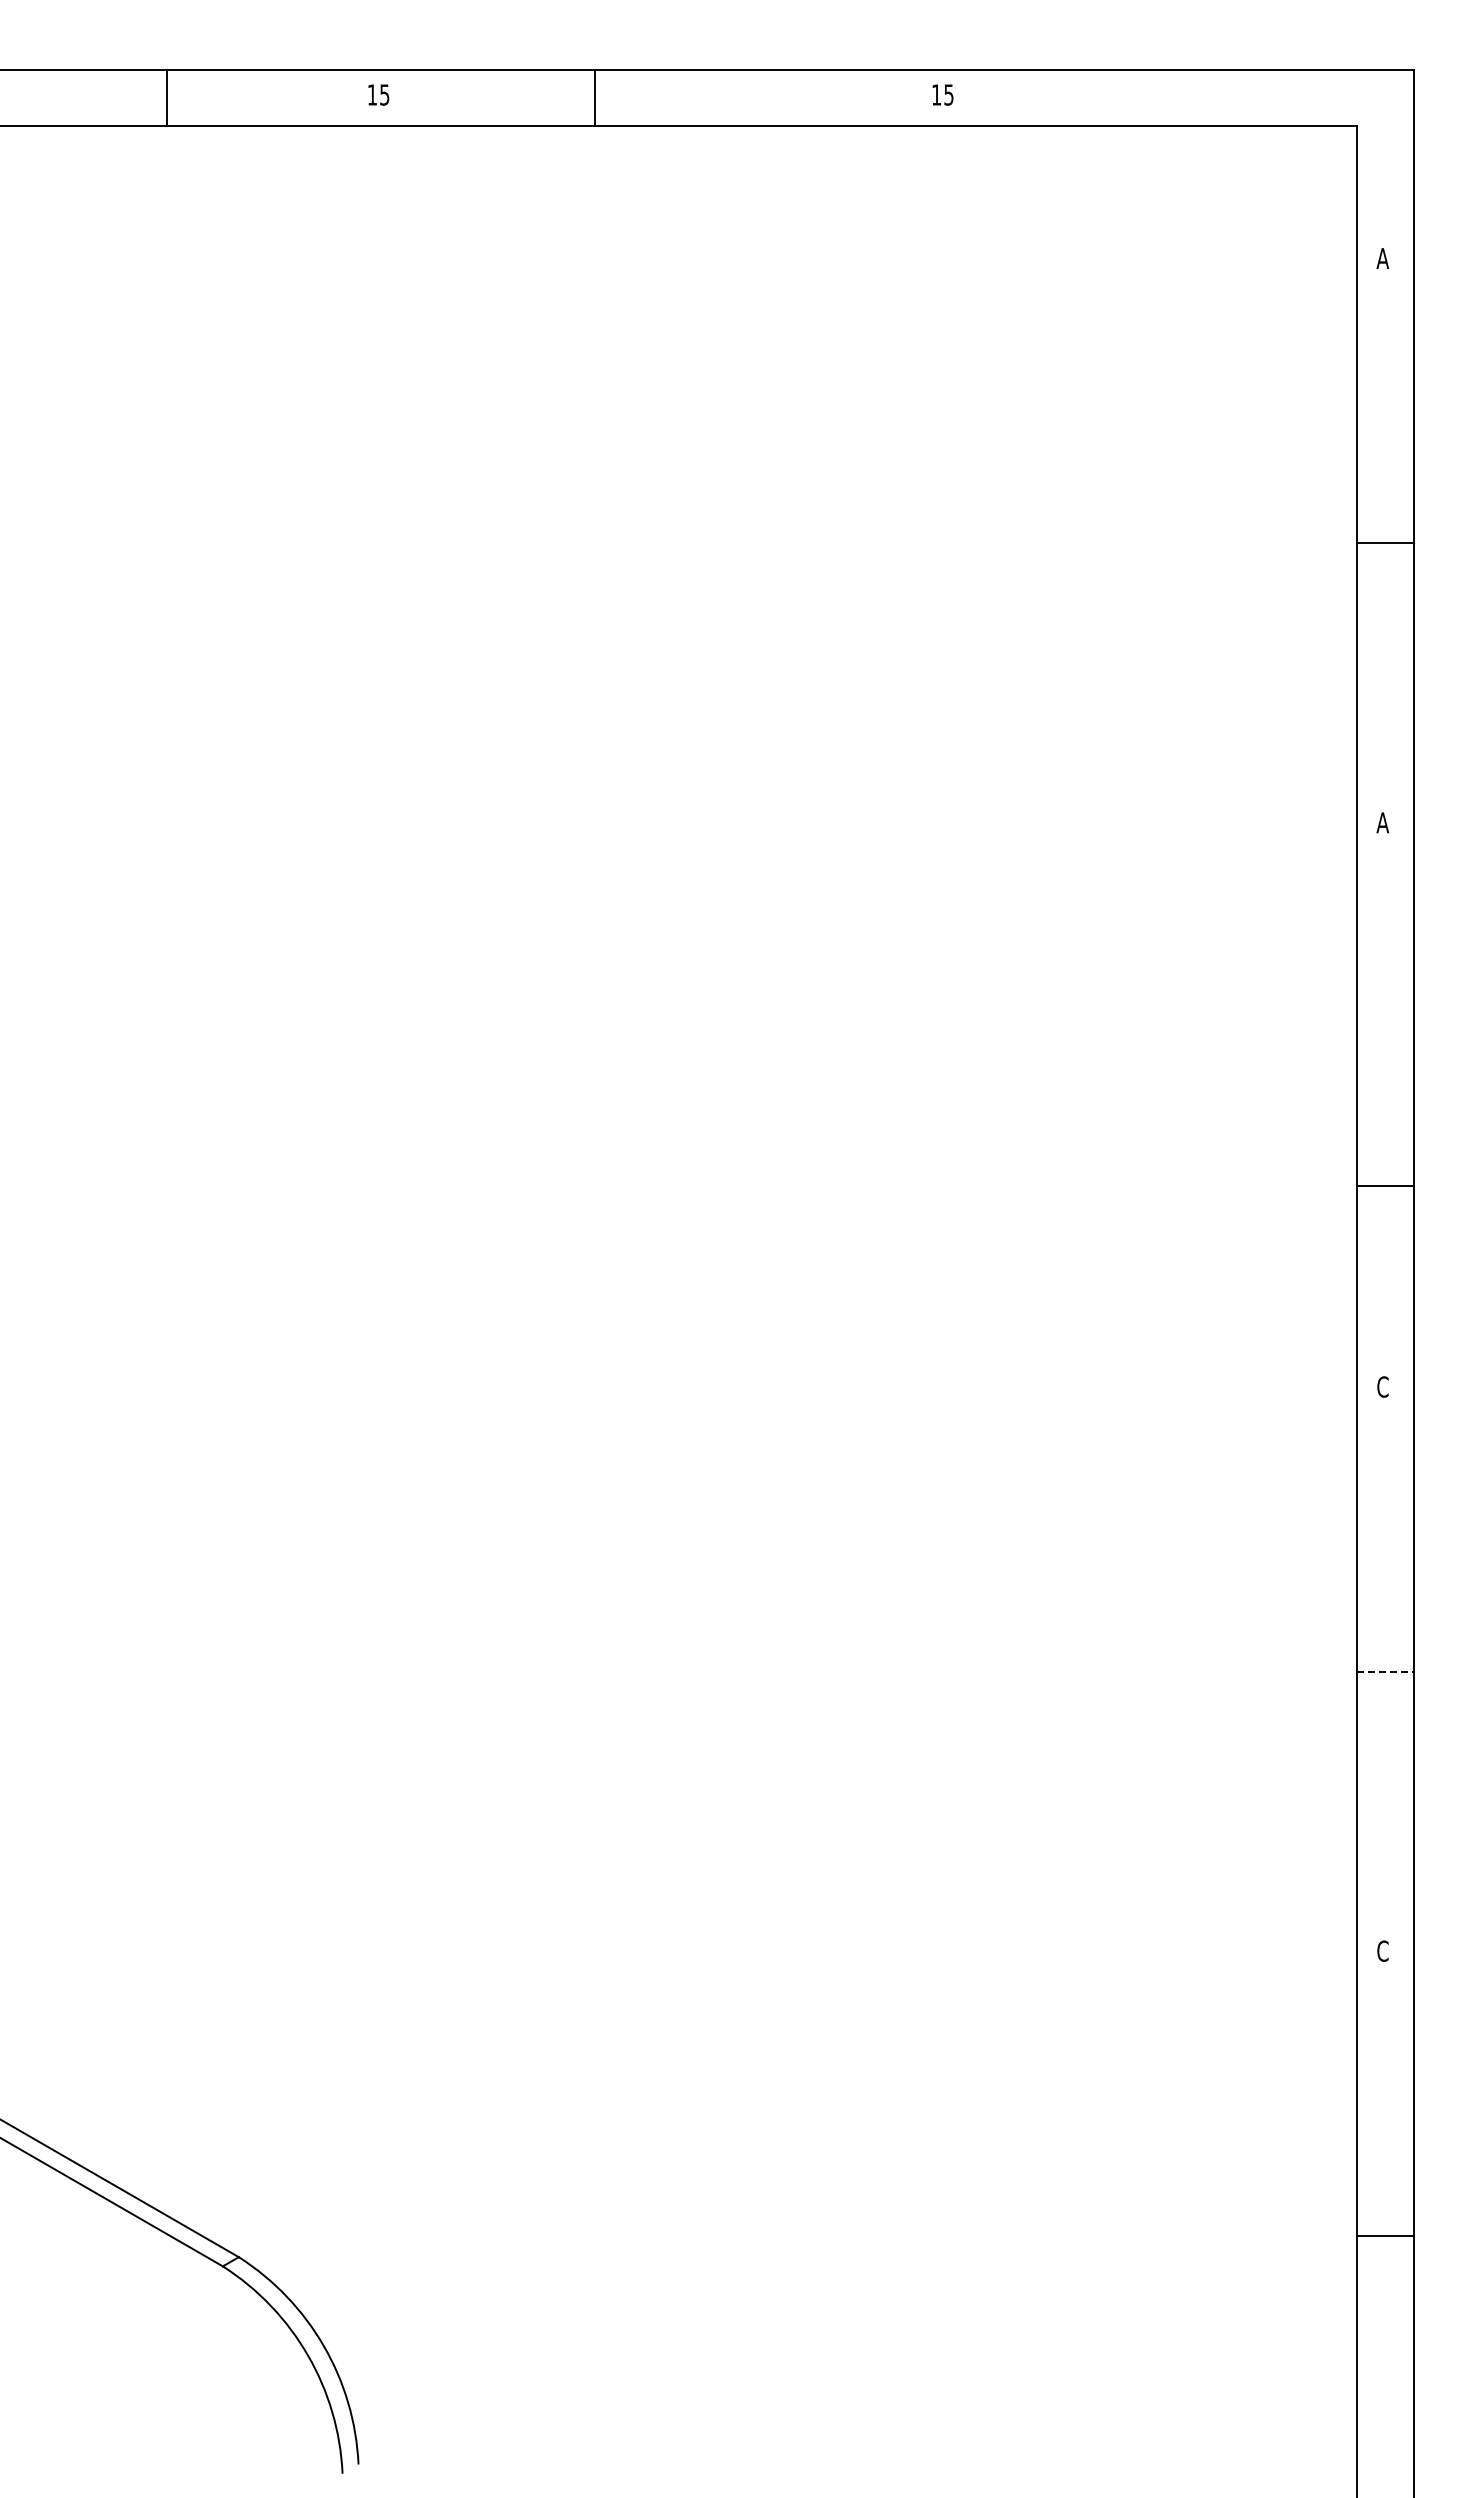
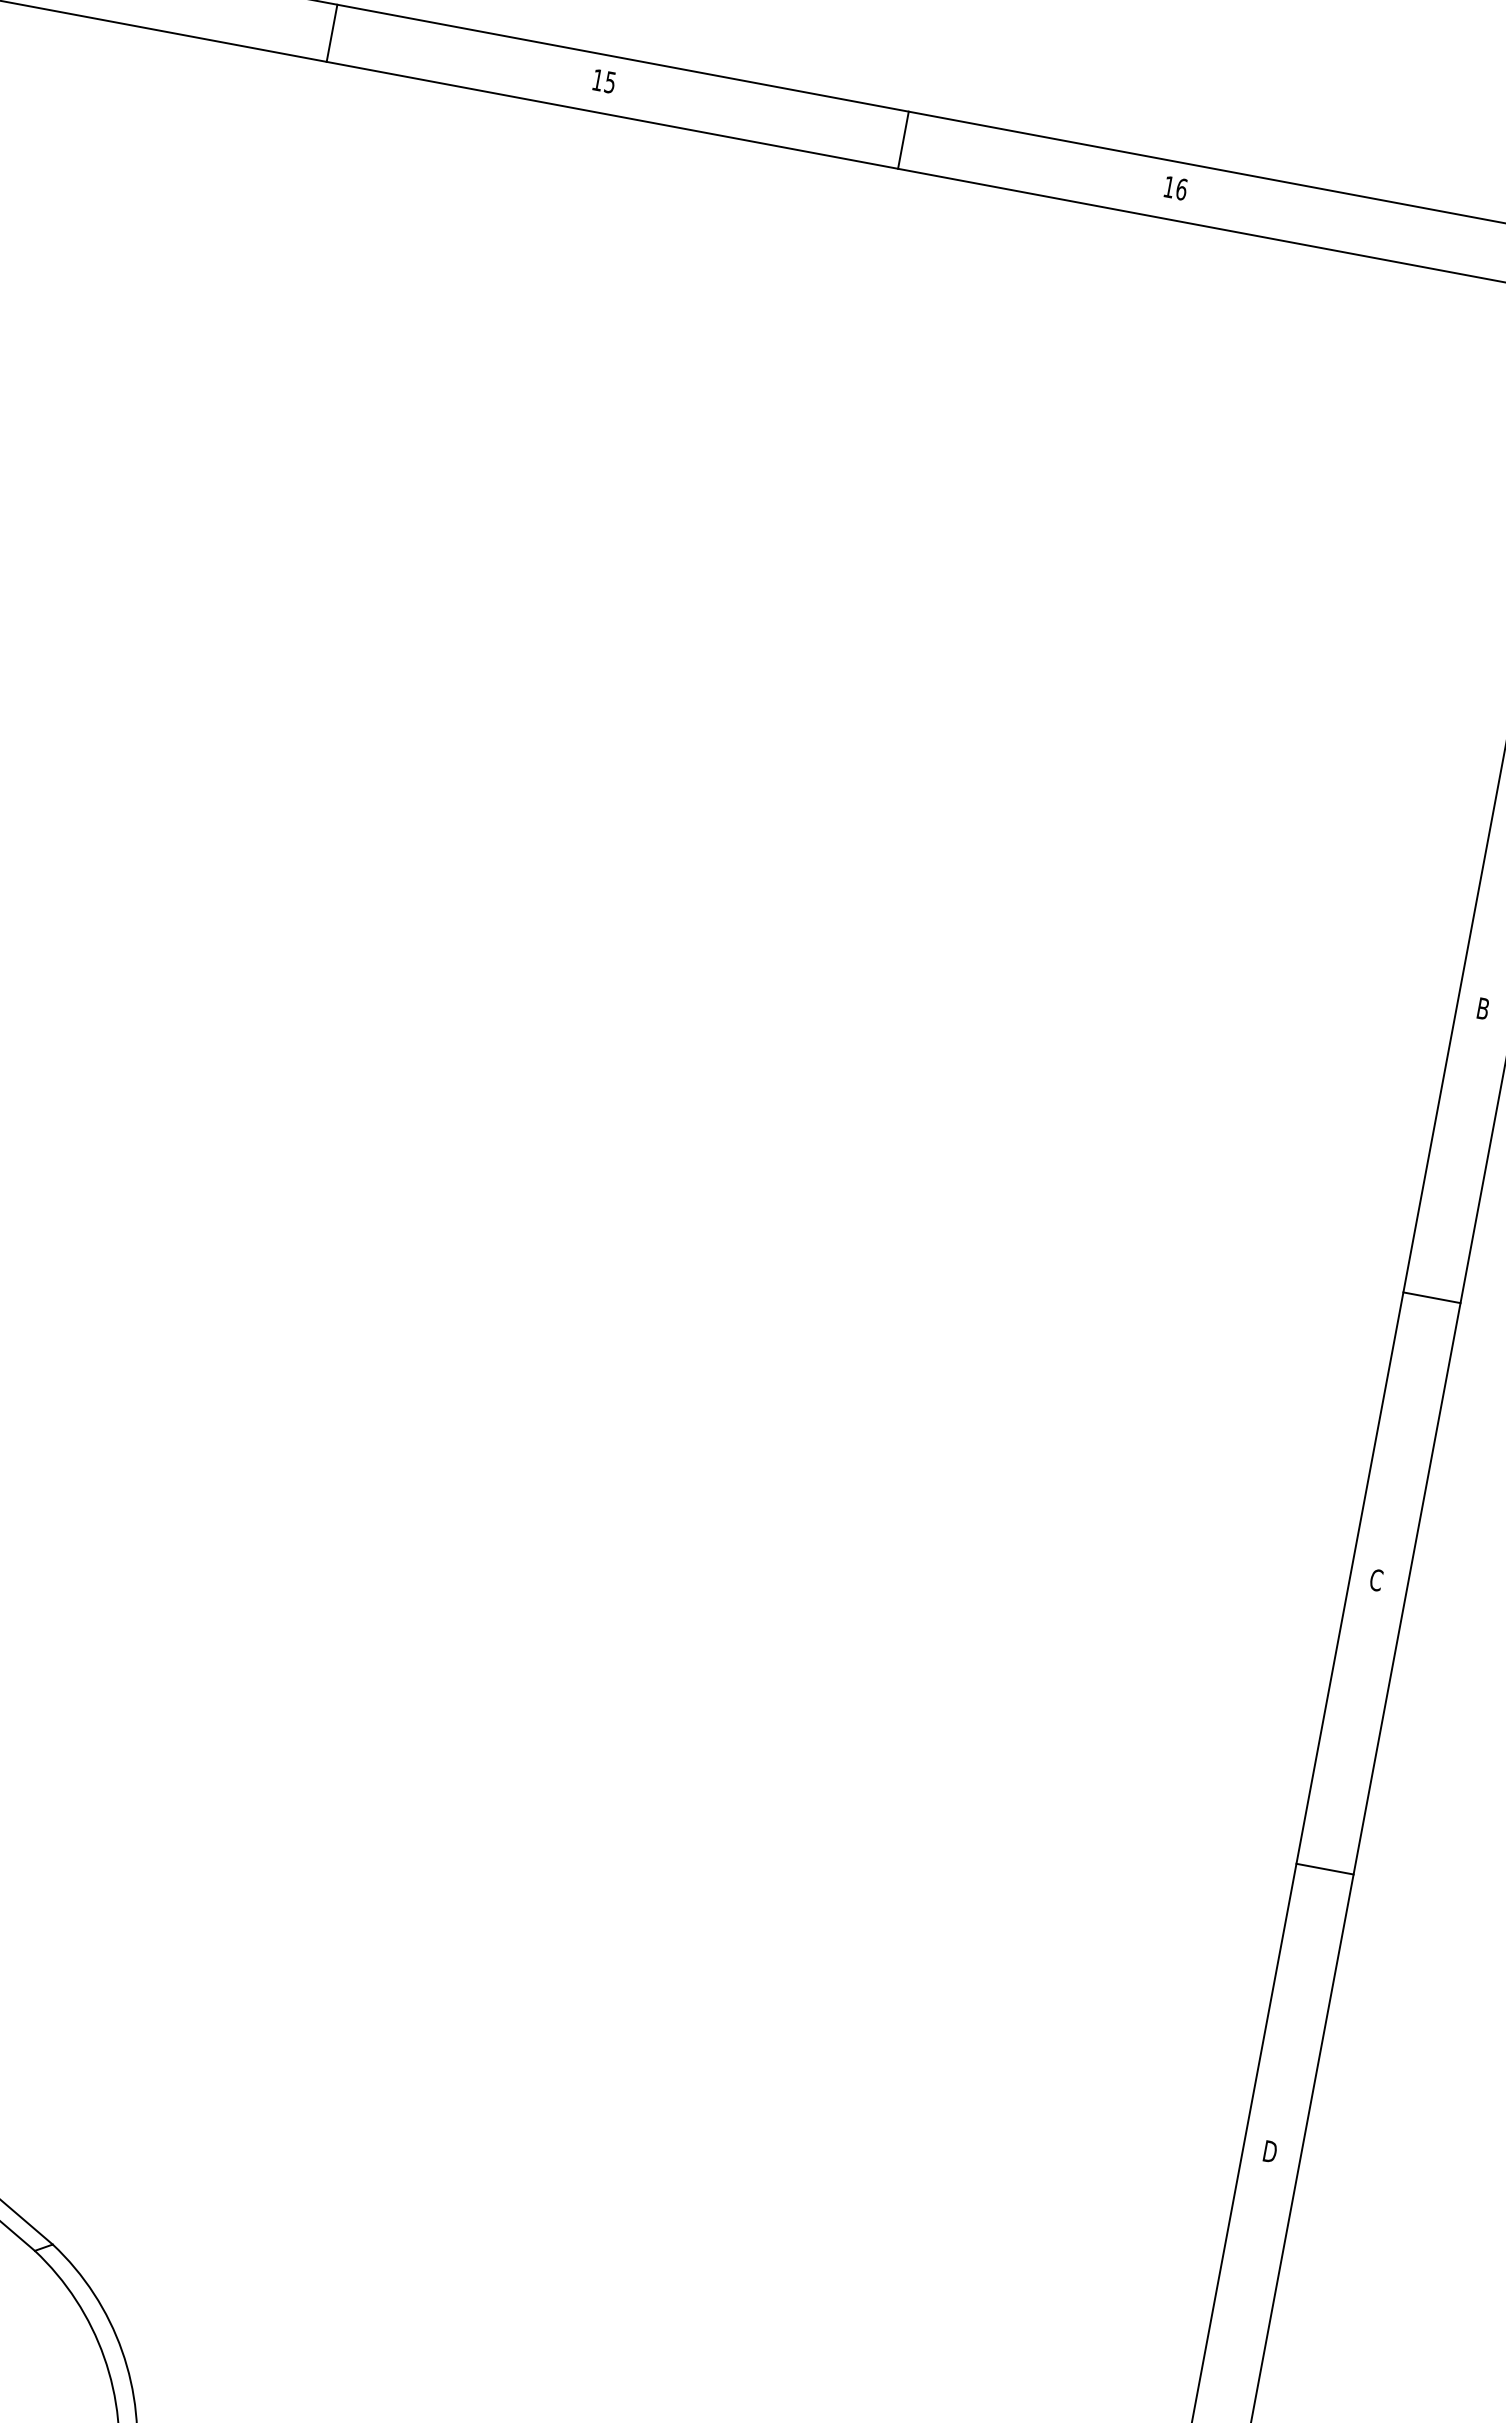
text: (948, 94) -> (1181, 188), 15 -> 16
line: (167, 97) -> (332, 33), moved
line: (594, 97) -> (903, 139), moved
text: (1382, 822) -> (1482, 1008), A -> B
line: (1385, 1185) -> (1431, 1297), moved
line: (1386, 1671) -> (1326, 1868), dashed -> solid
text: (1383, 1950) -> (1270, 2150), C -> D

